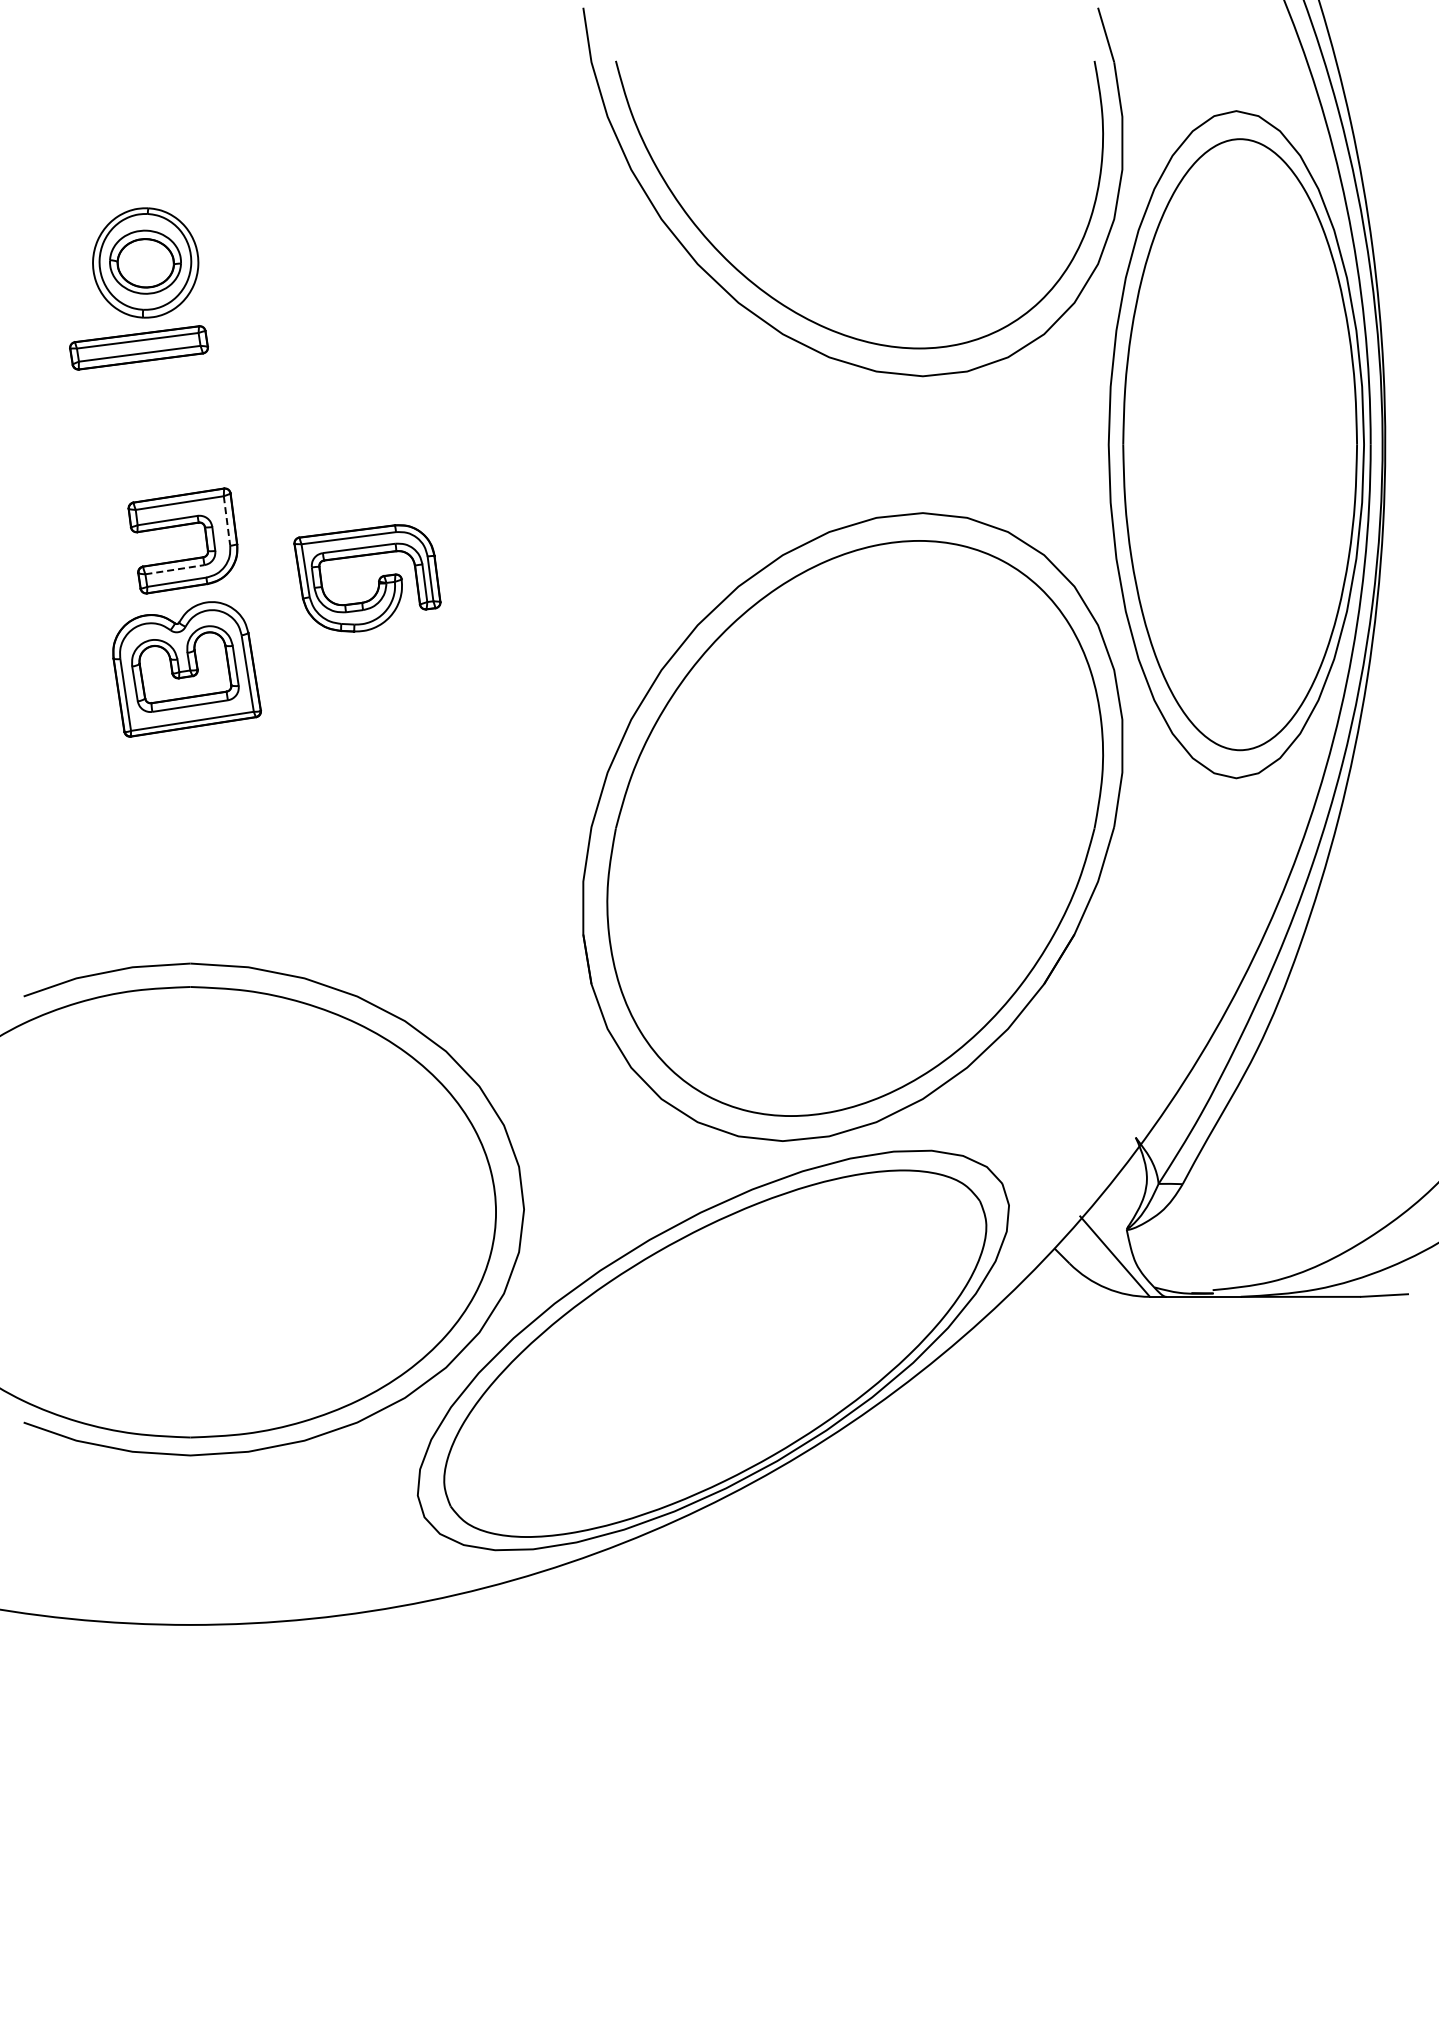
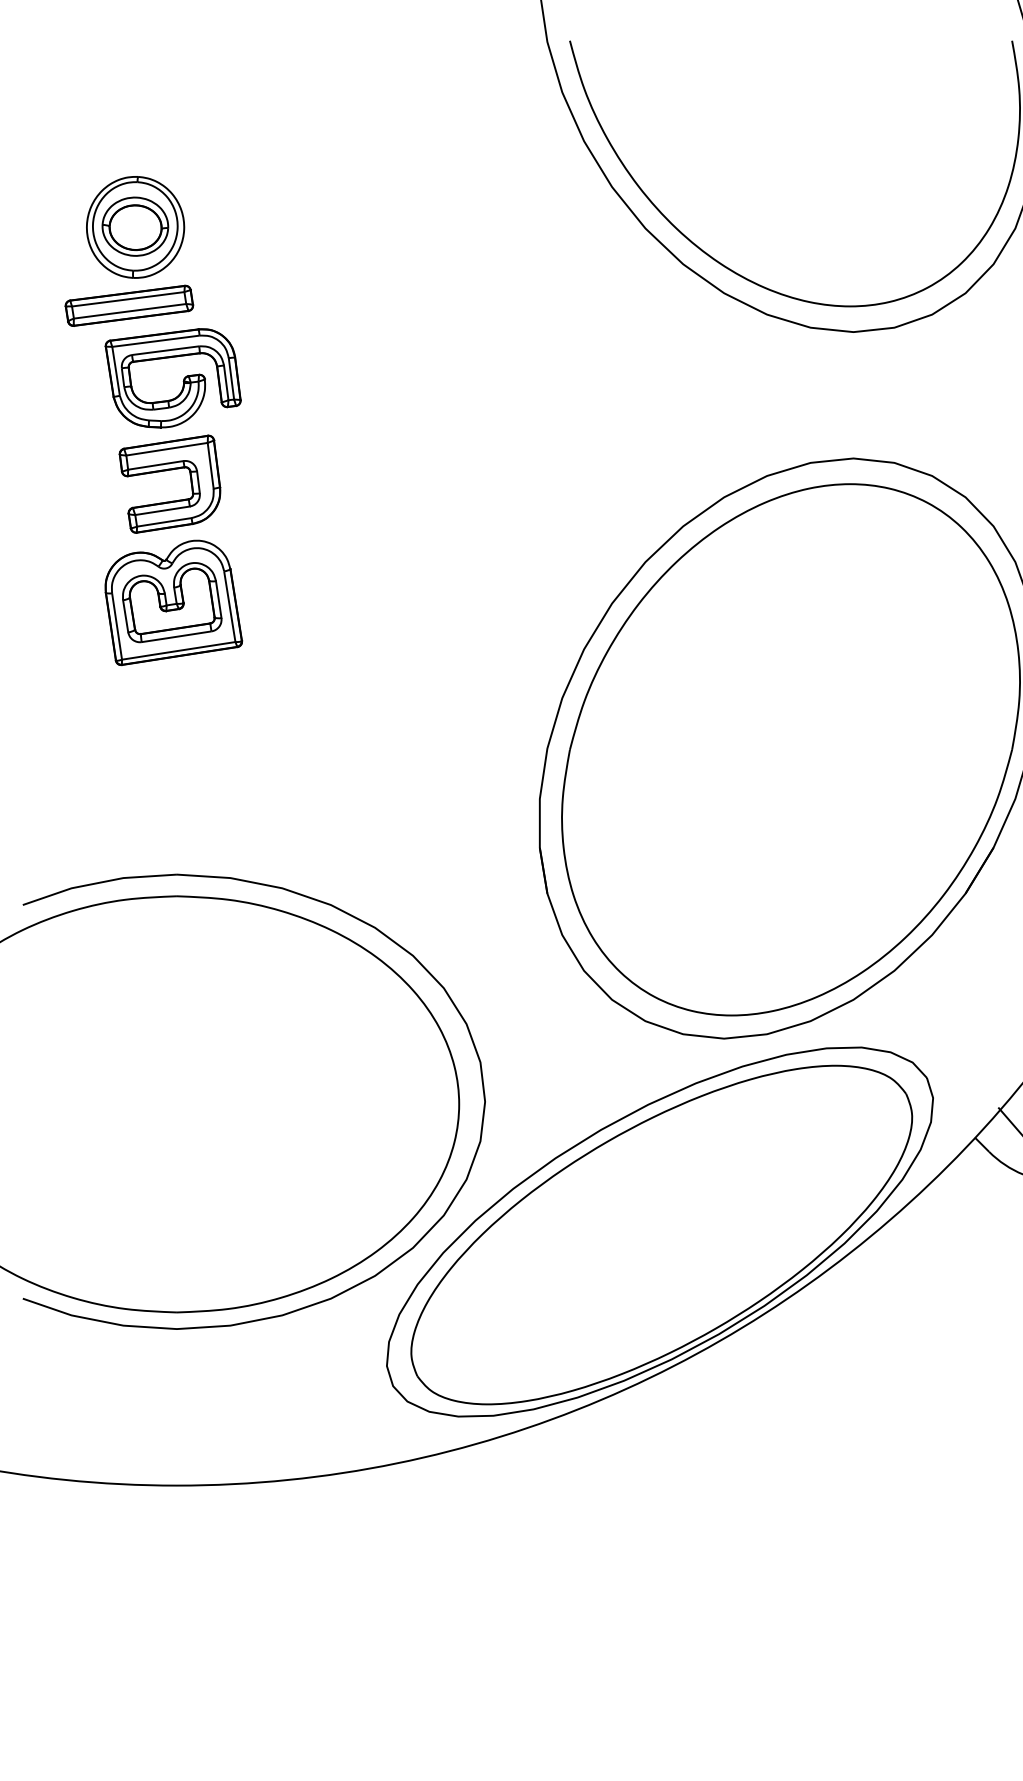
line: (227, 520) -> (211, 465), dashed -> solid
line: (174, 569) -> (162, 510), dashed -> solid
part: (378, 578) -> (183, 378), moved

